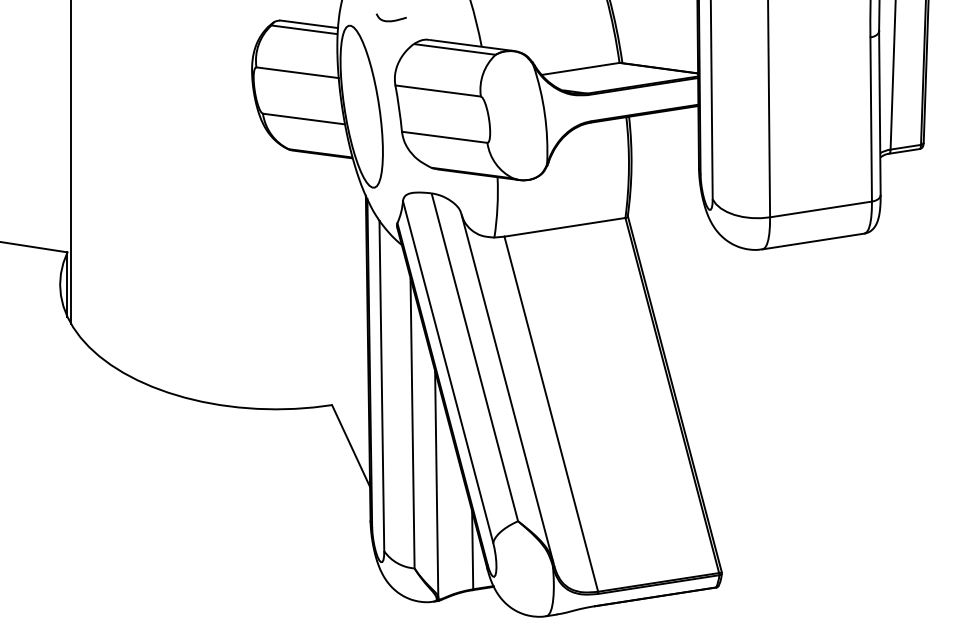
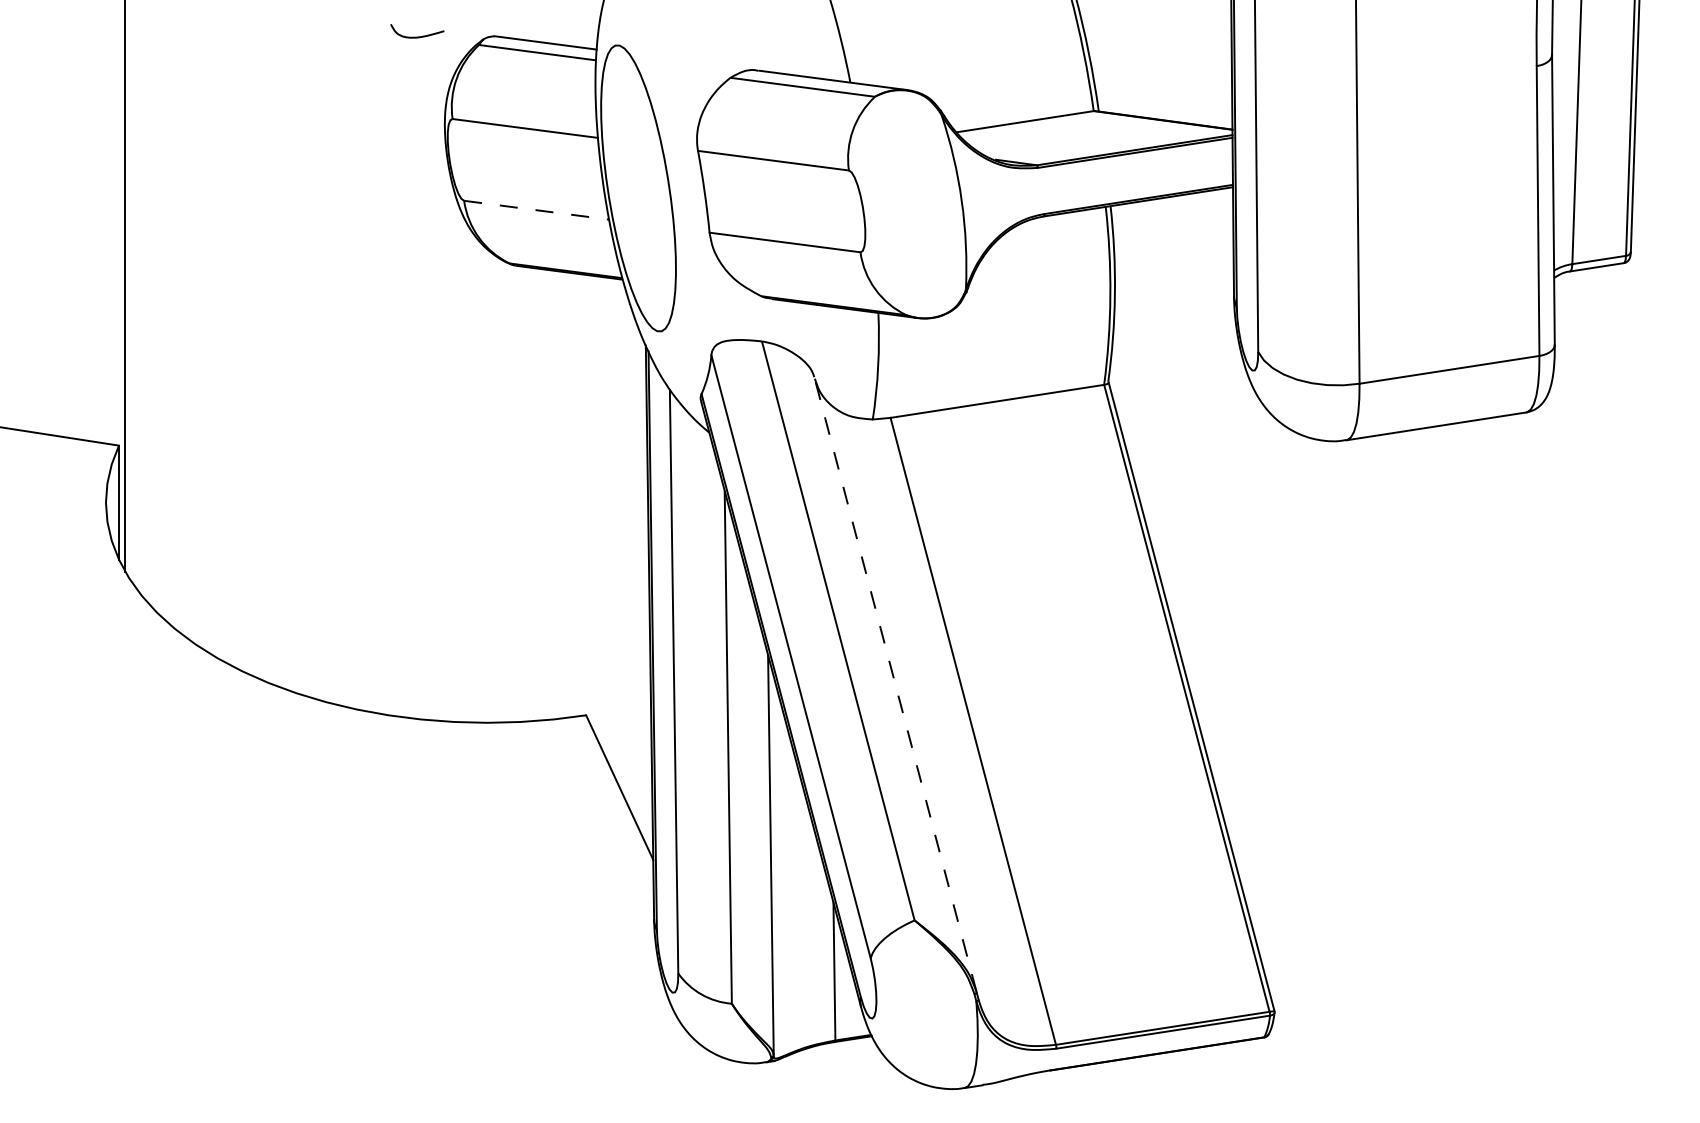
curve: (390, 20) -> (415, 36), moved
line: (304, 119) -> (537, 211), solid -> dashed
line: (507, 387) -> (895, 684), solid -> dashed

